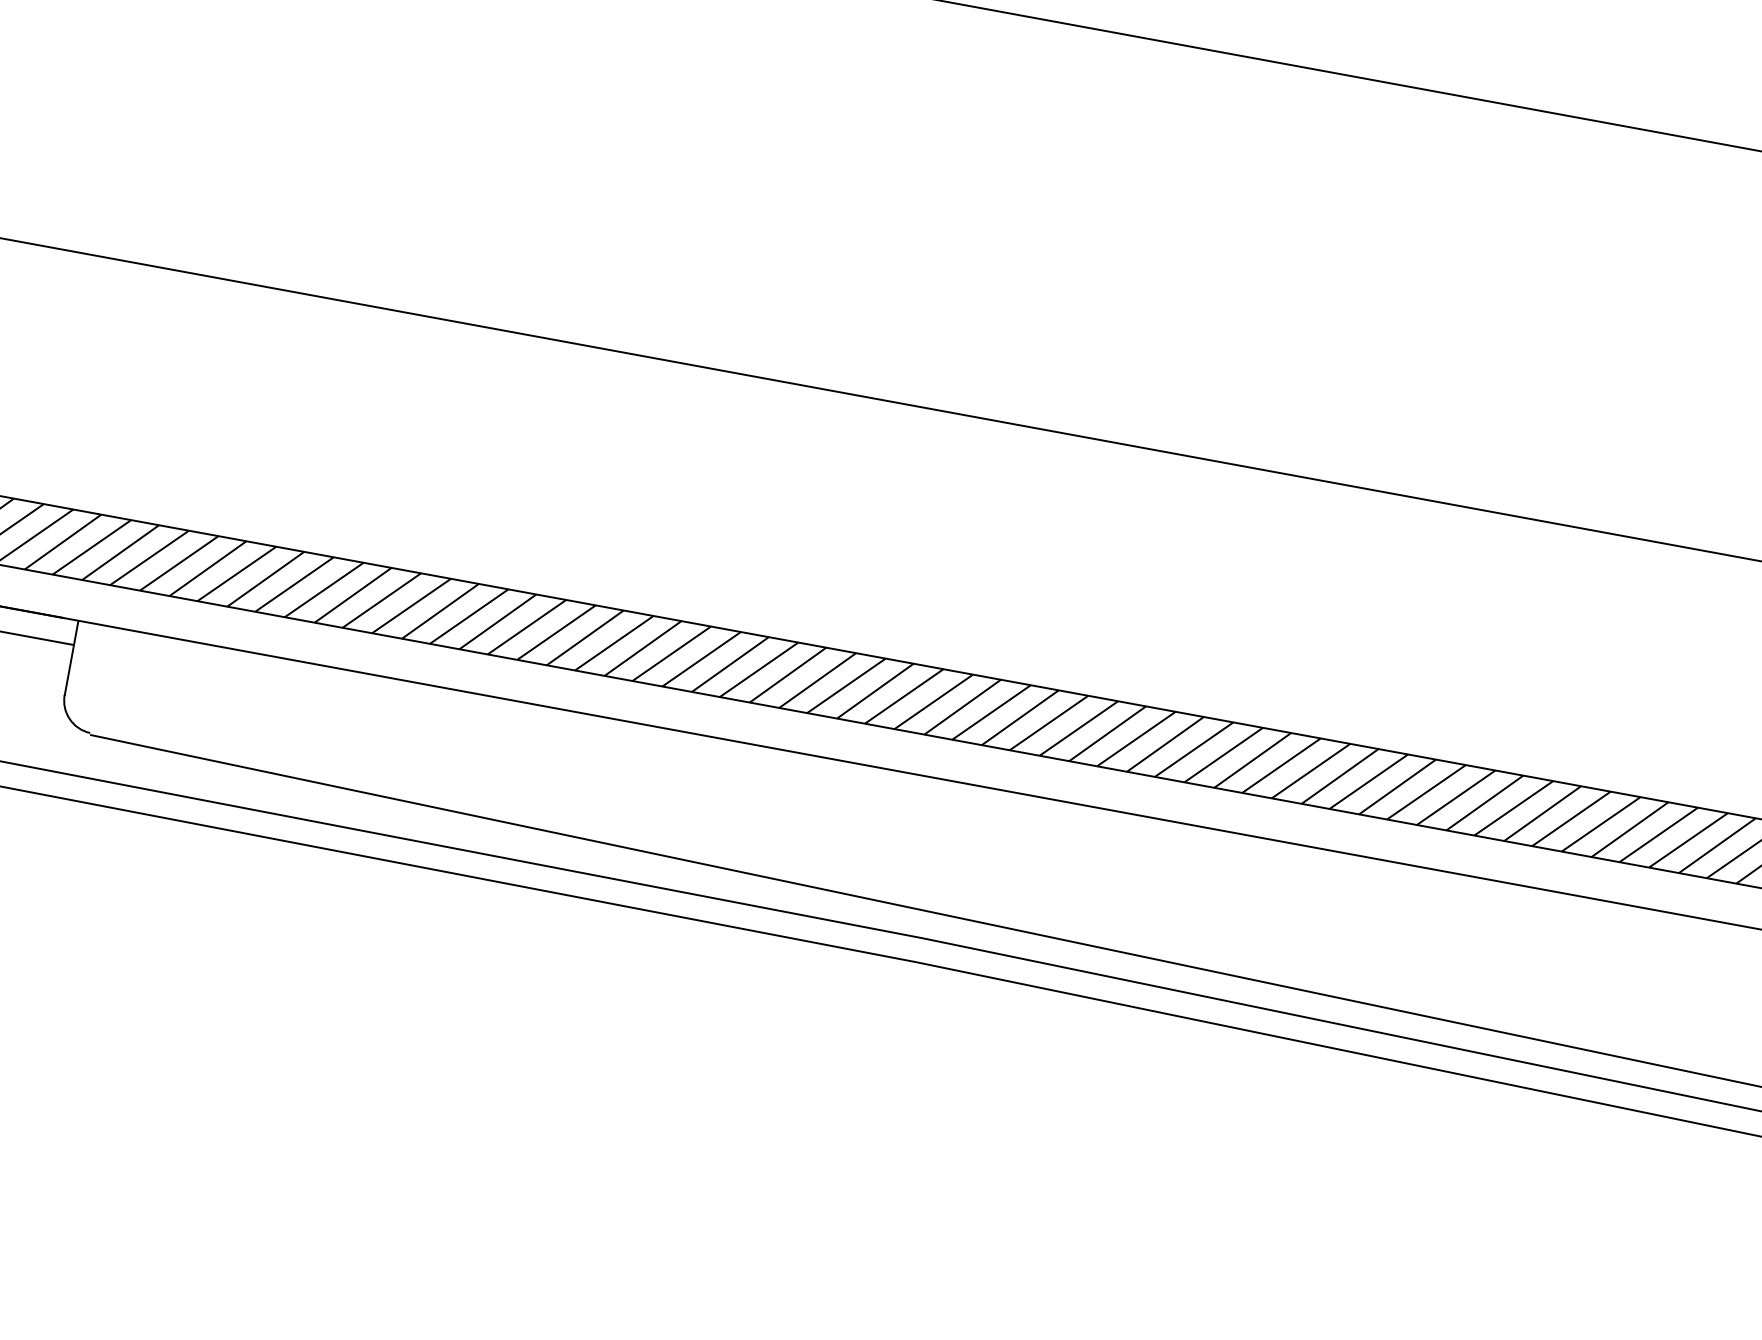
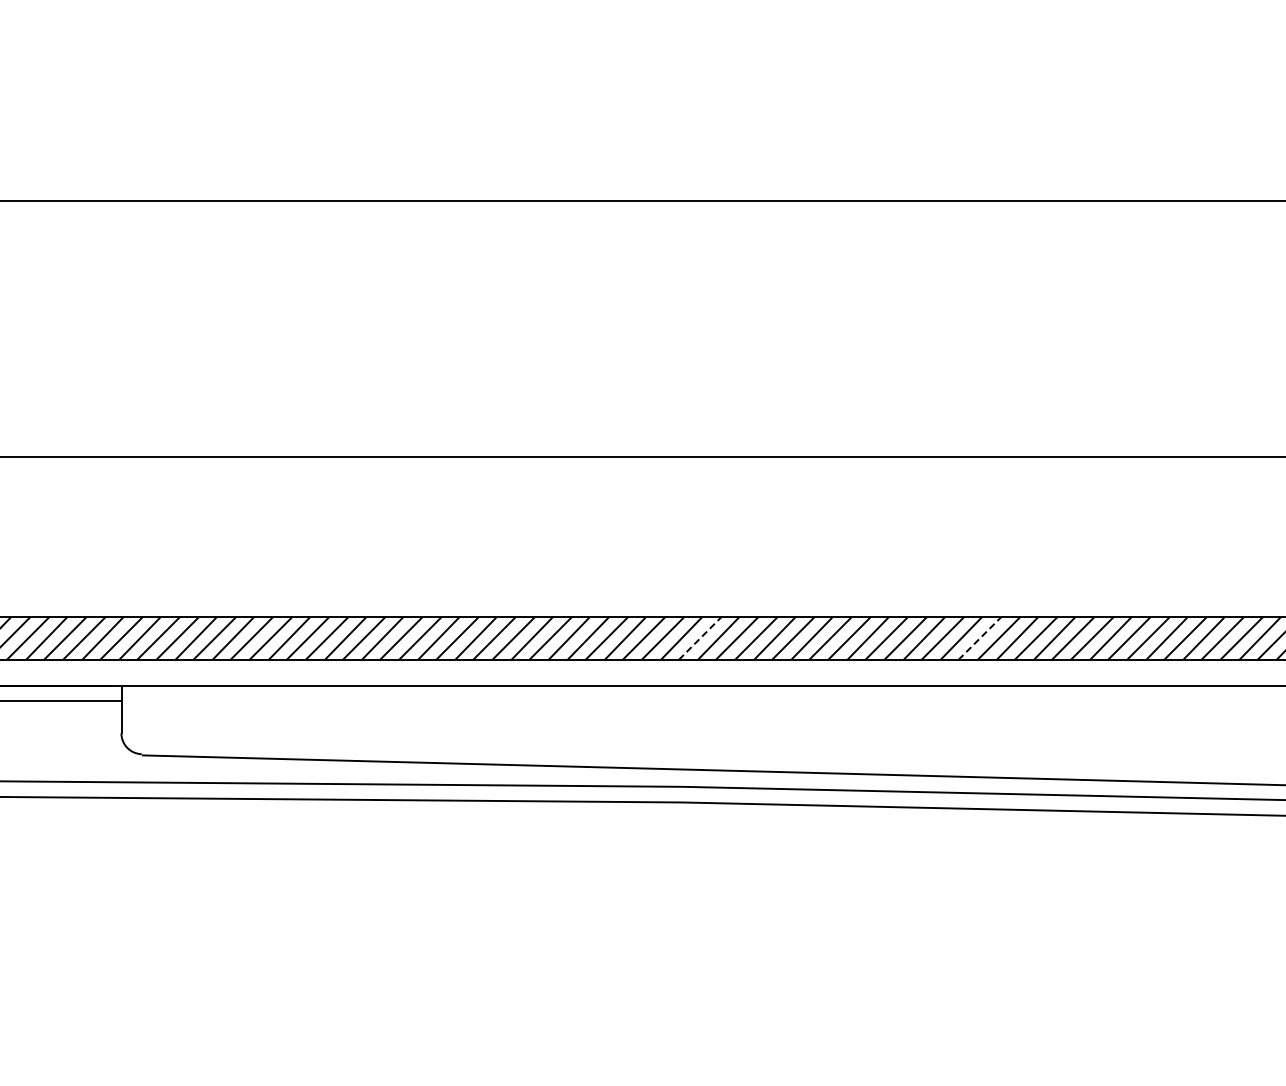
line: (992, 712) -> (700, 638), solid -> dashed
line: (1427, 792) -> (980, 638), solid -> dashed

